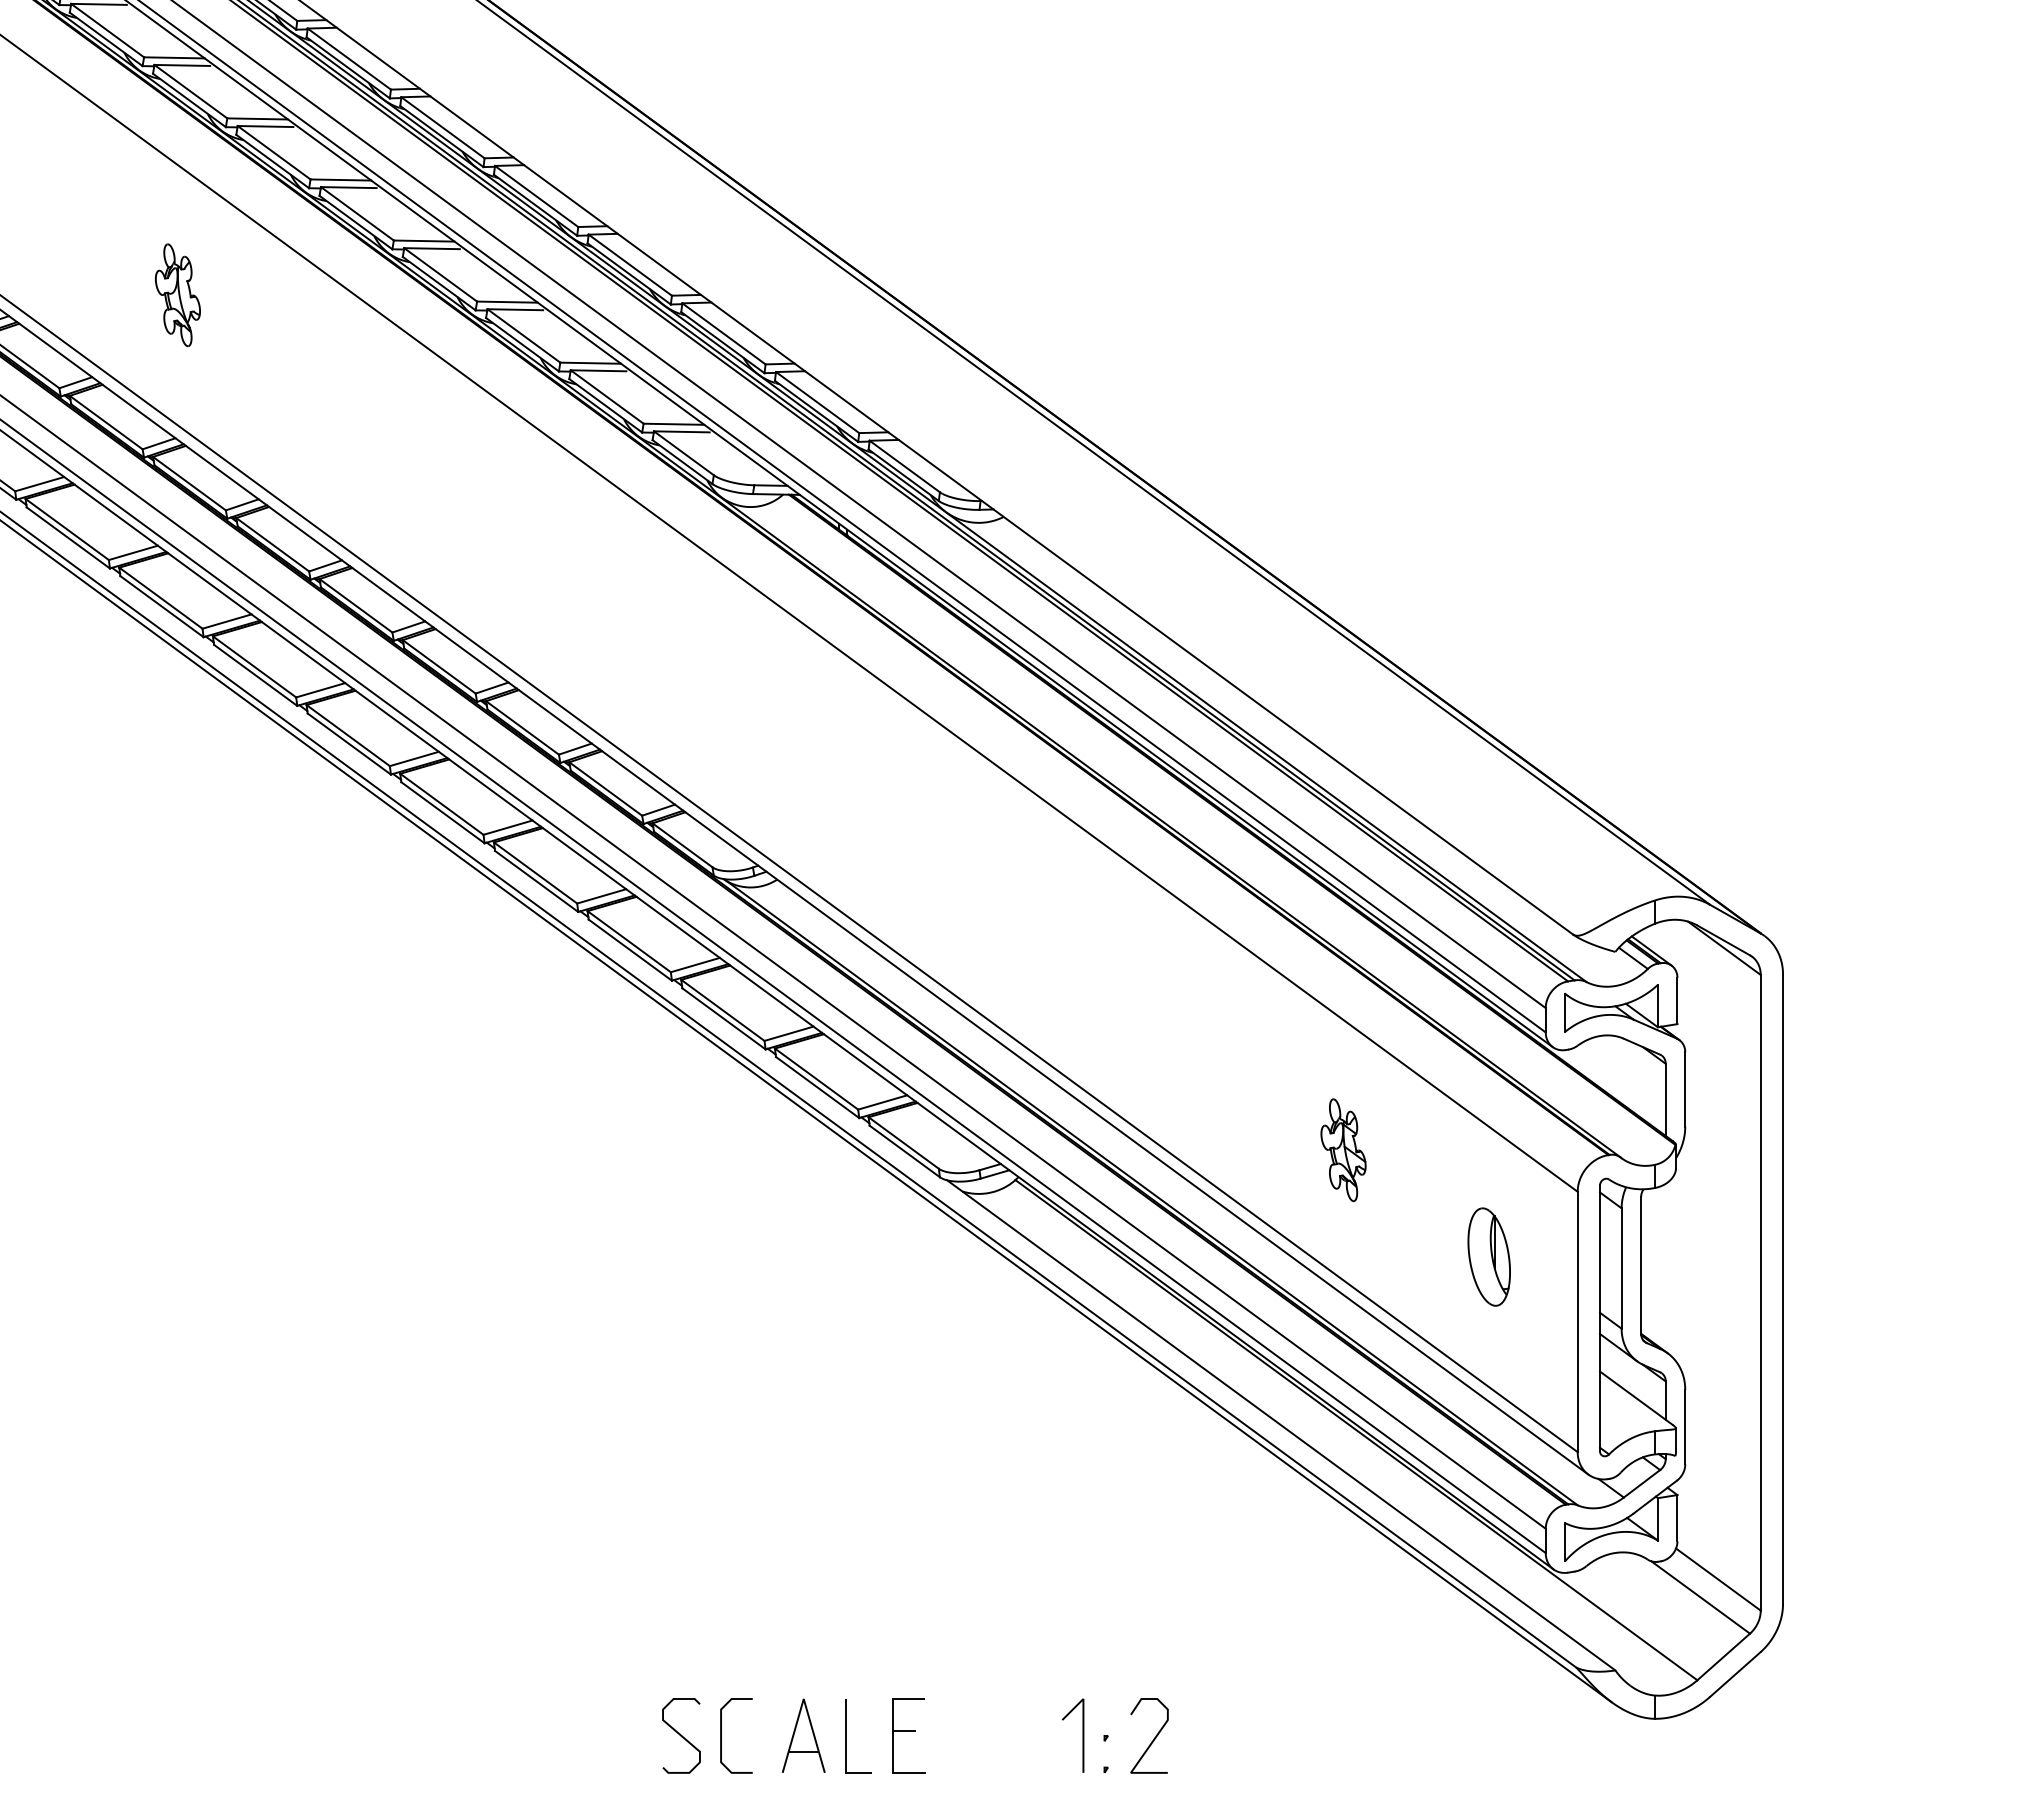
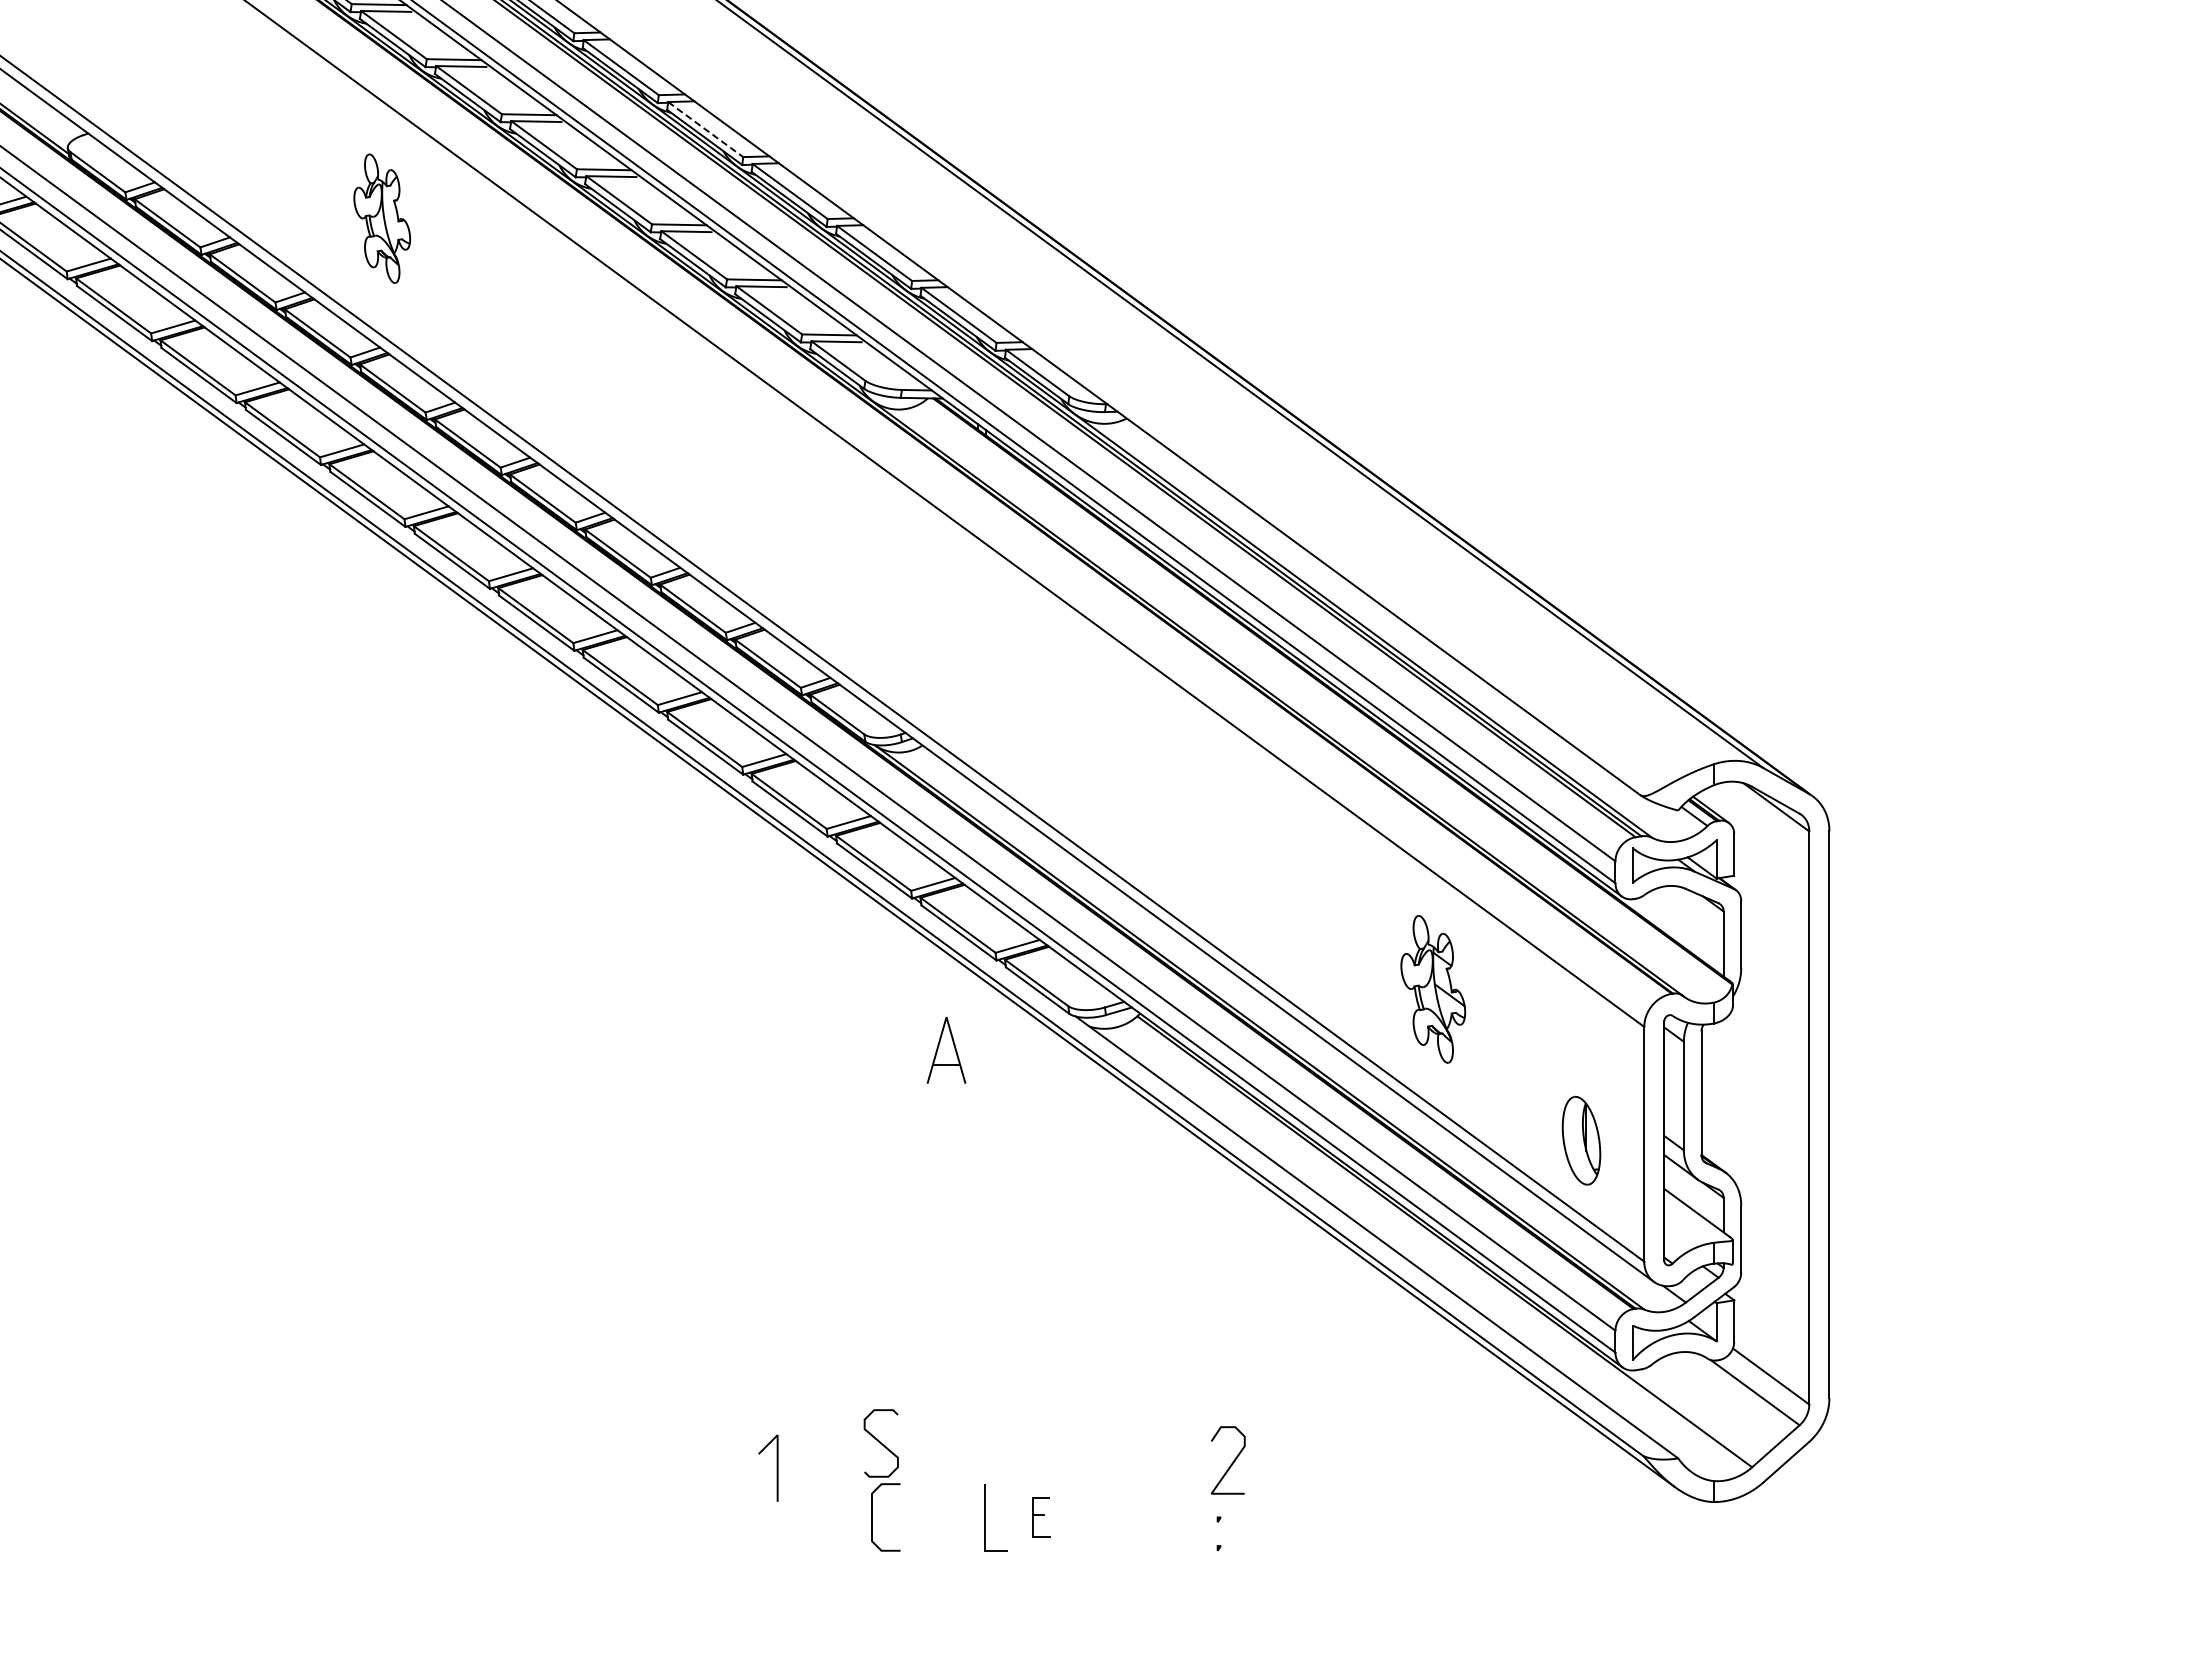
line: (536, 196) -> (705, 129), solid -> dashed
part: (178, 295) -> (382, 218), size x1.4
part: (1342, 1150) -> (1432, 989), size x1.6
part: (1489, 1256) -> (1581, 1140), moved
line: (1082, 1734) -> (776, 1467), moved
curve: (680, 1735) -> (880, 1443), moved
part: (803, 1735) -> (946, 1050), moved
part: (909, 1735) -> (1041, 1517), size x0.6
curve: (1153, 1739) -> (1231, 1463), moved

